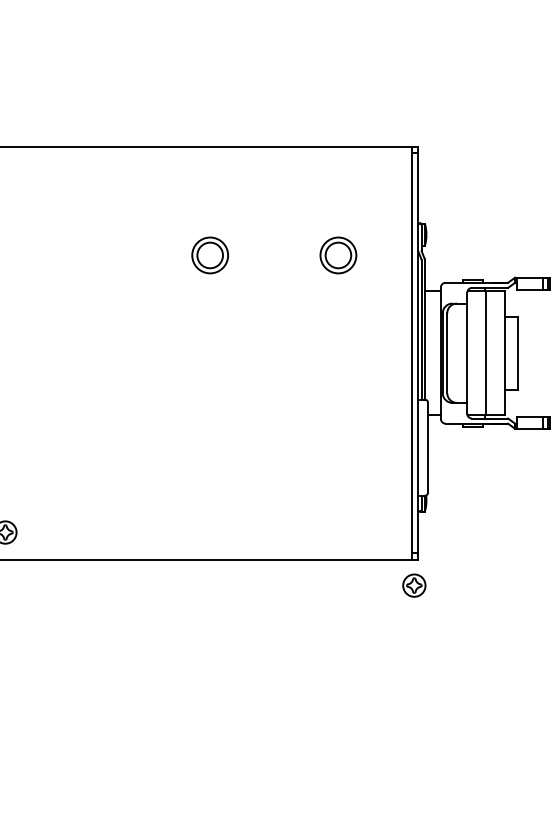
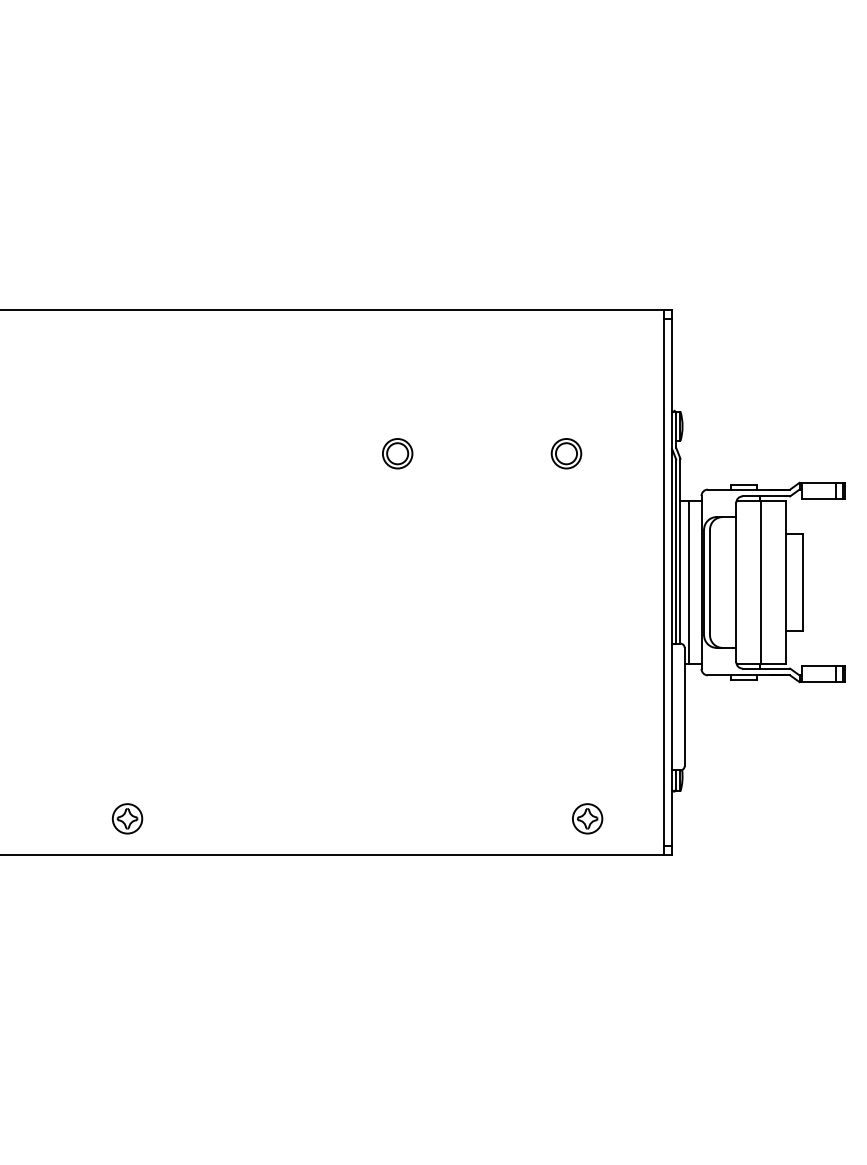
part: (210, 255) -> (397, 453), size x0.62
part: (338, 255) -> (566, 453), size x0.62
line: (430, 353) -> (688, 582), added
part: (414, 585) -> (587, 818), moved

